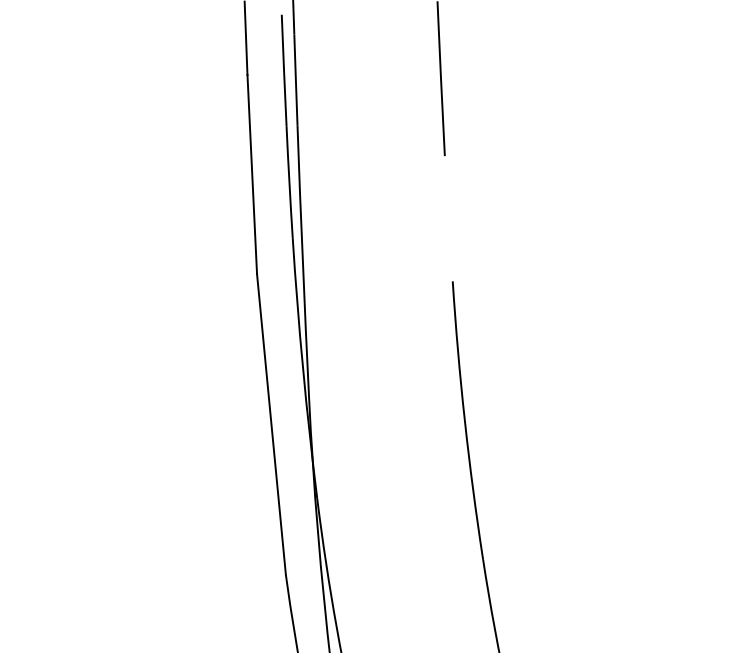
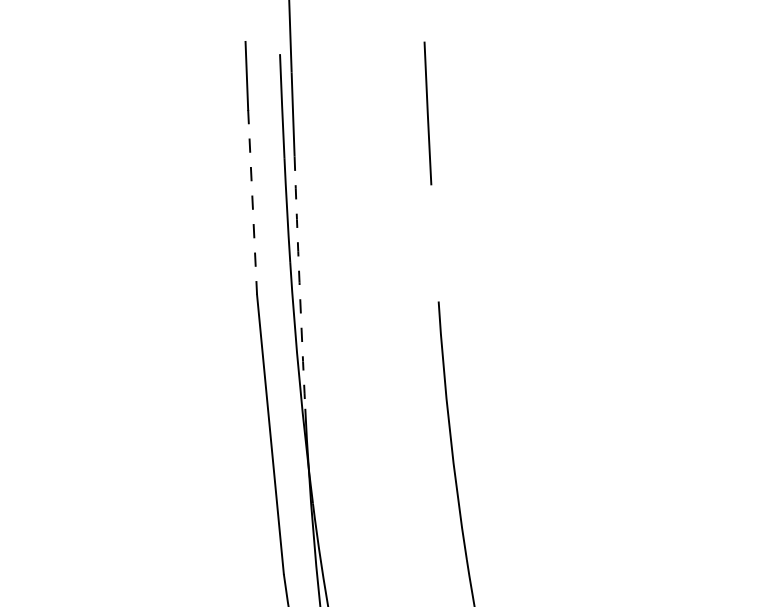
line: (252, 174) -> (252, 202), solid -> dashed
arc: (302, 260) -> (299, 282), solid -> dashed

